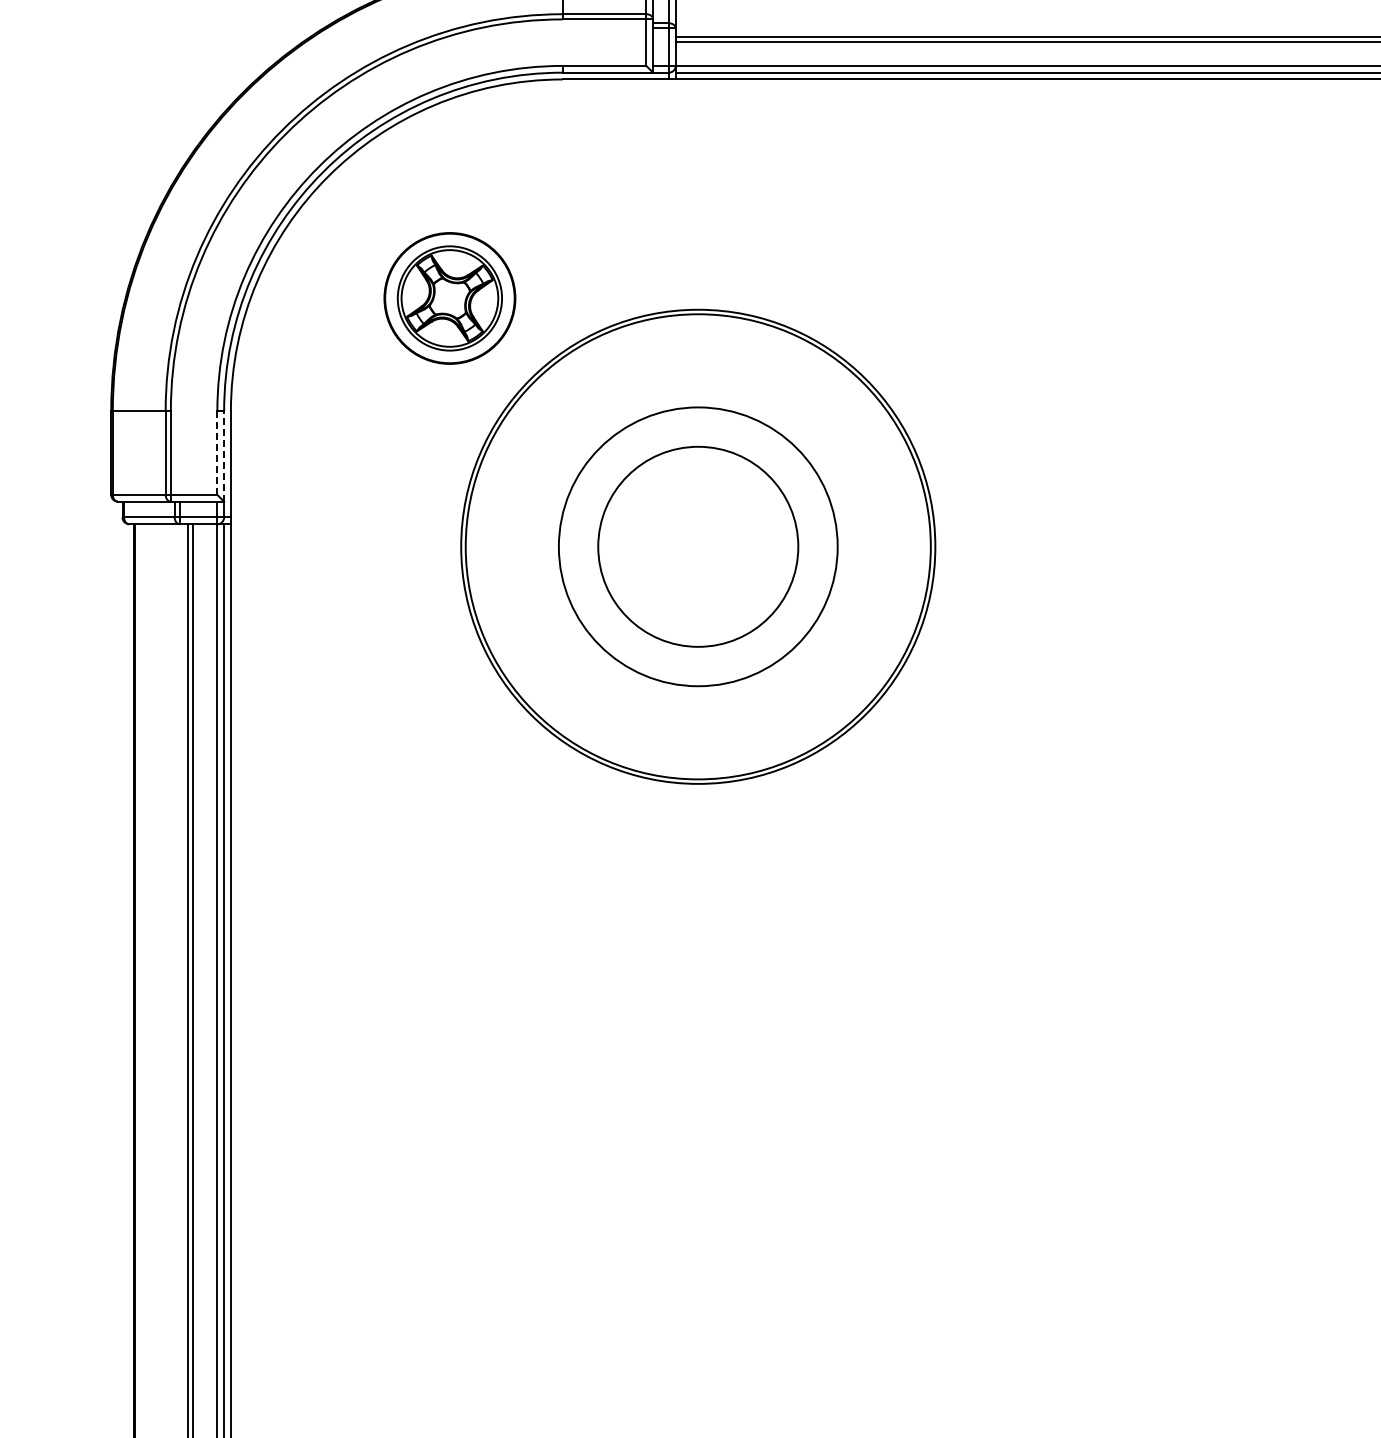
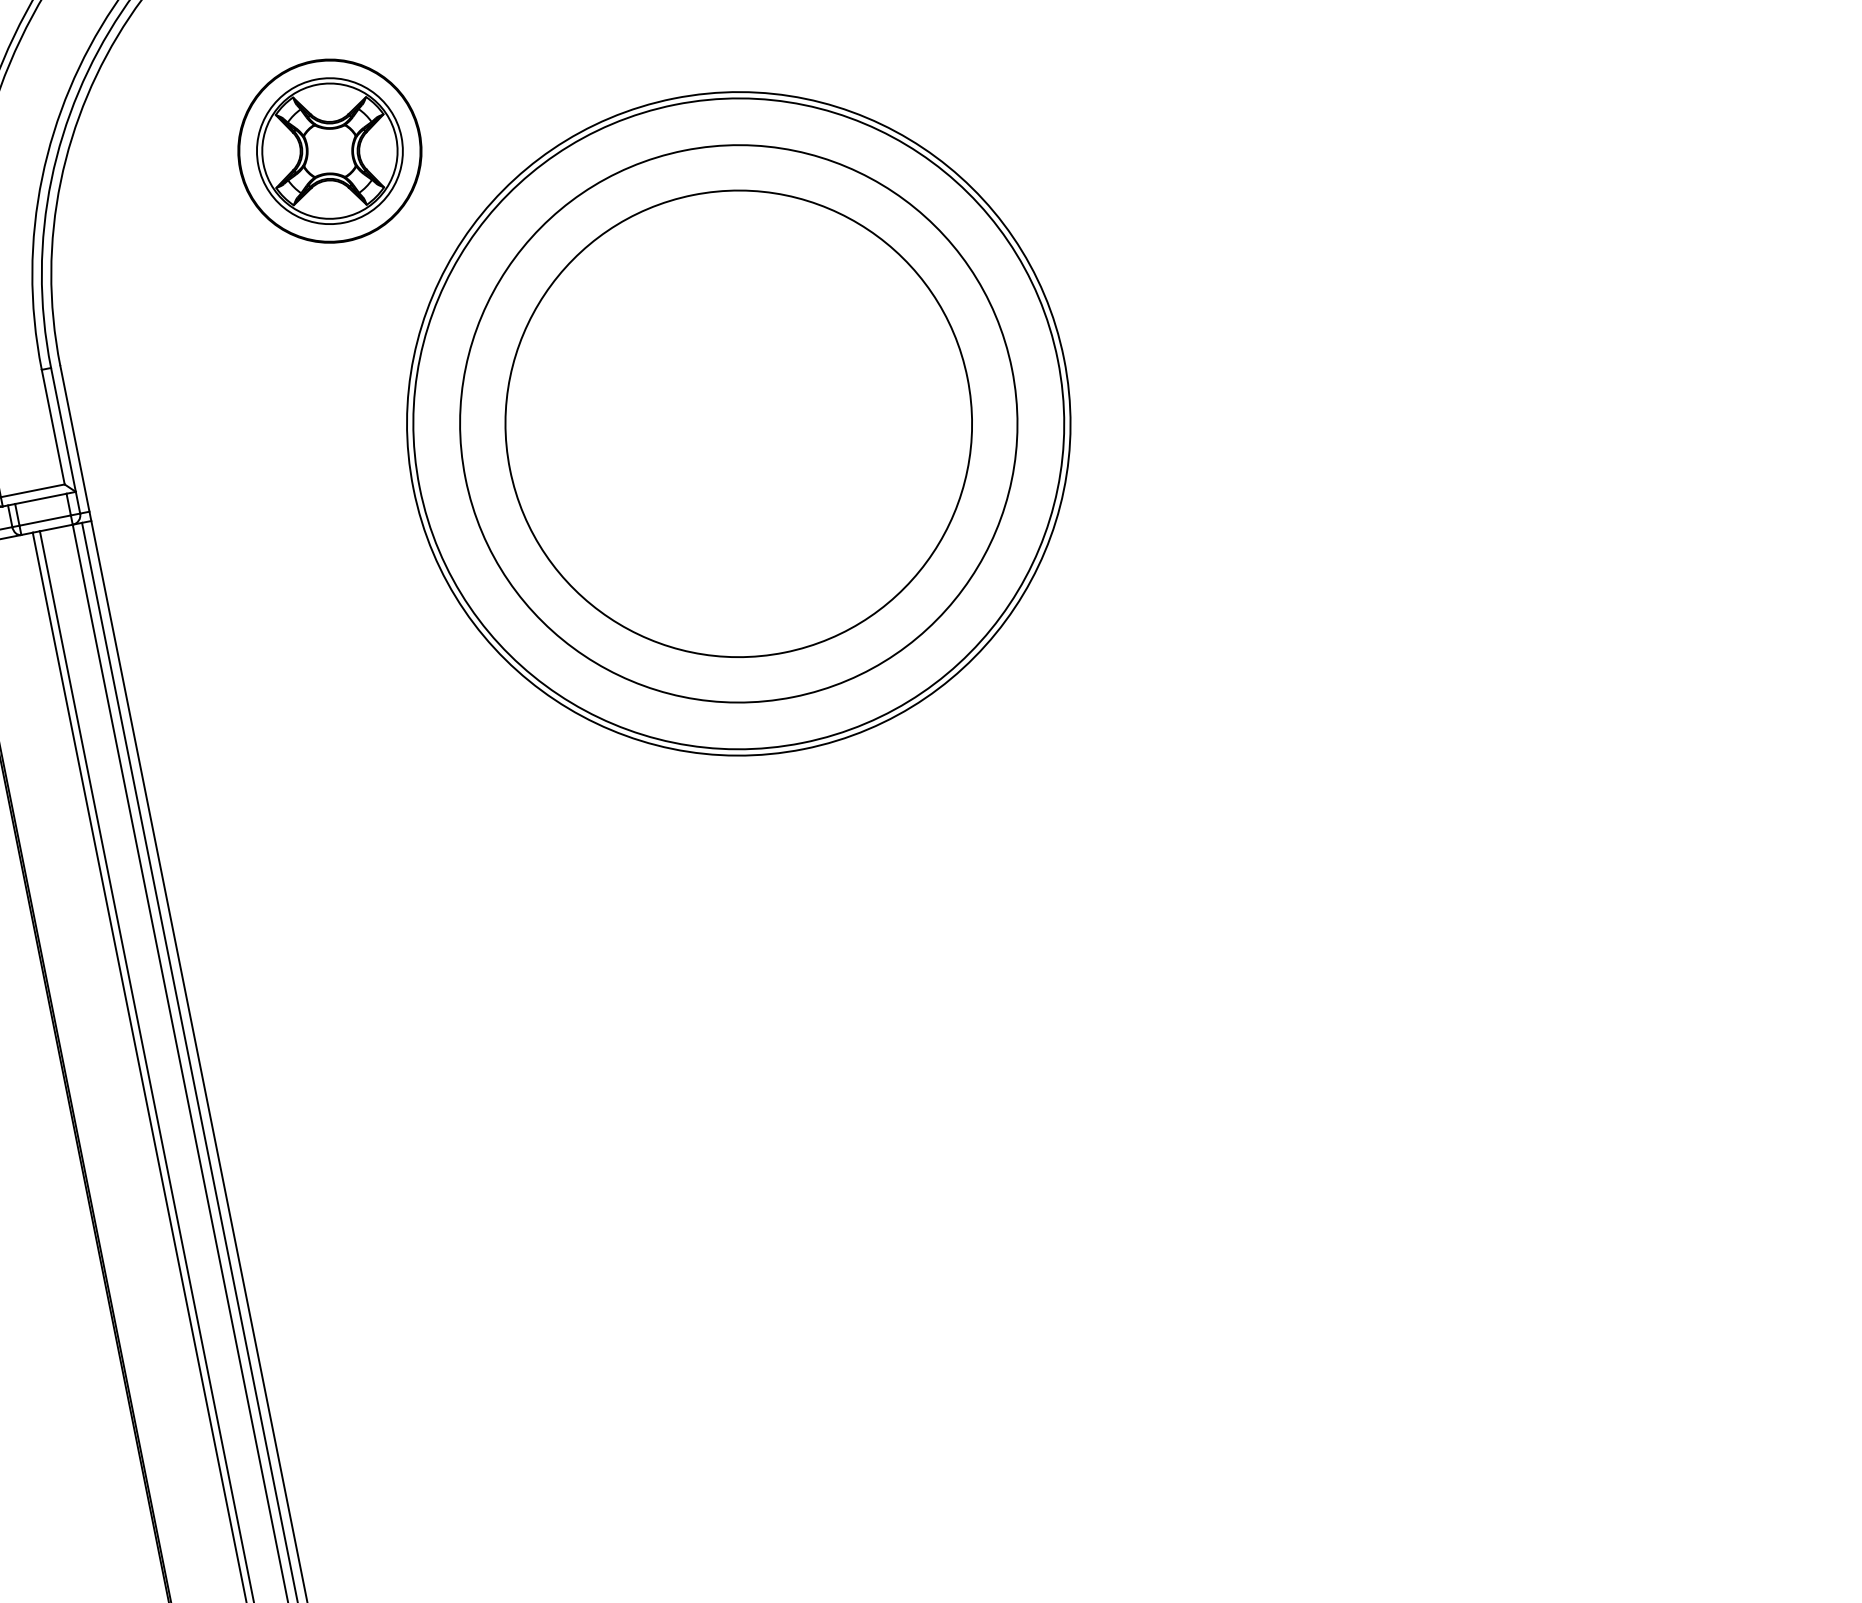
line: (217, 453) -> (53, 427), dashed -> solid
line: (224, 456) -> (63, 429), dashed -> solid
circle: (698, 546) -> (738, 423), size x1.43
circle: (698, 546) -> (738, 423), size x1.67

